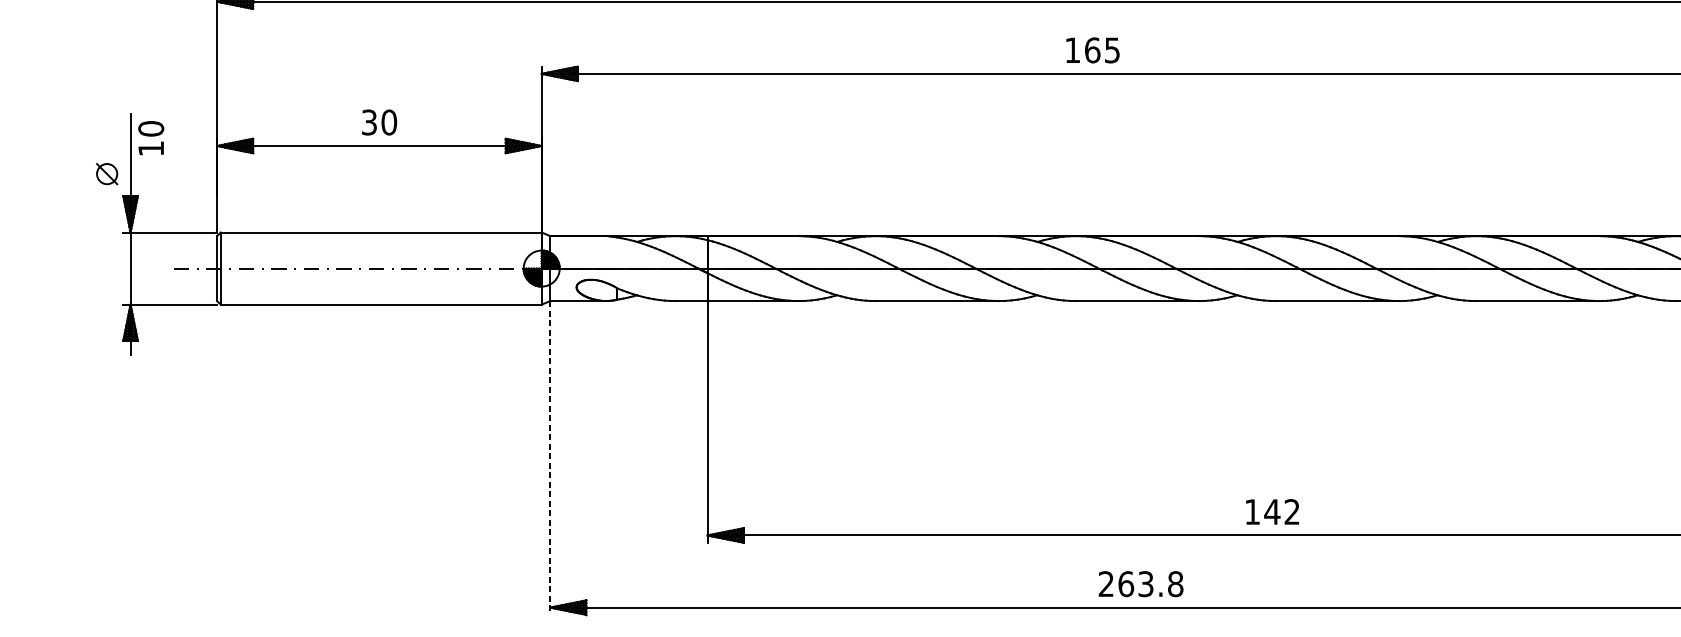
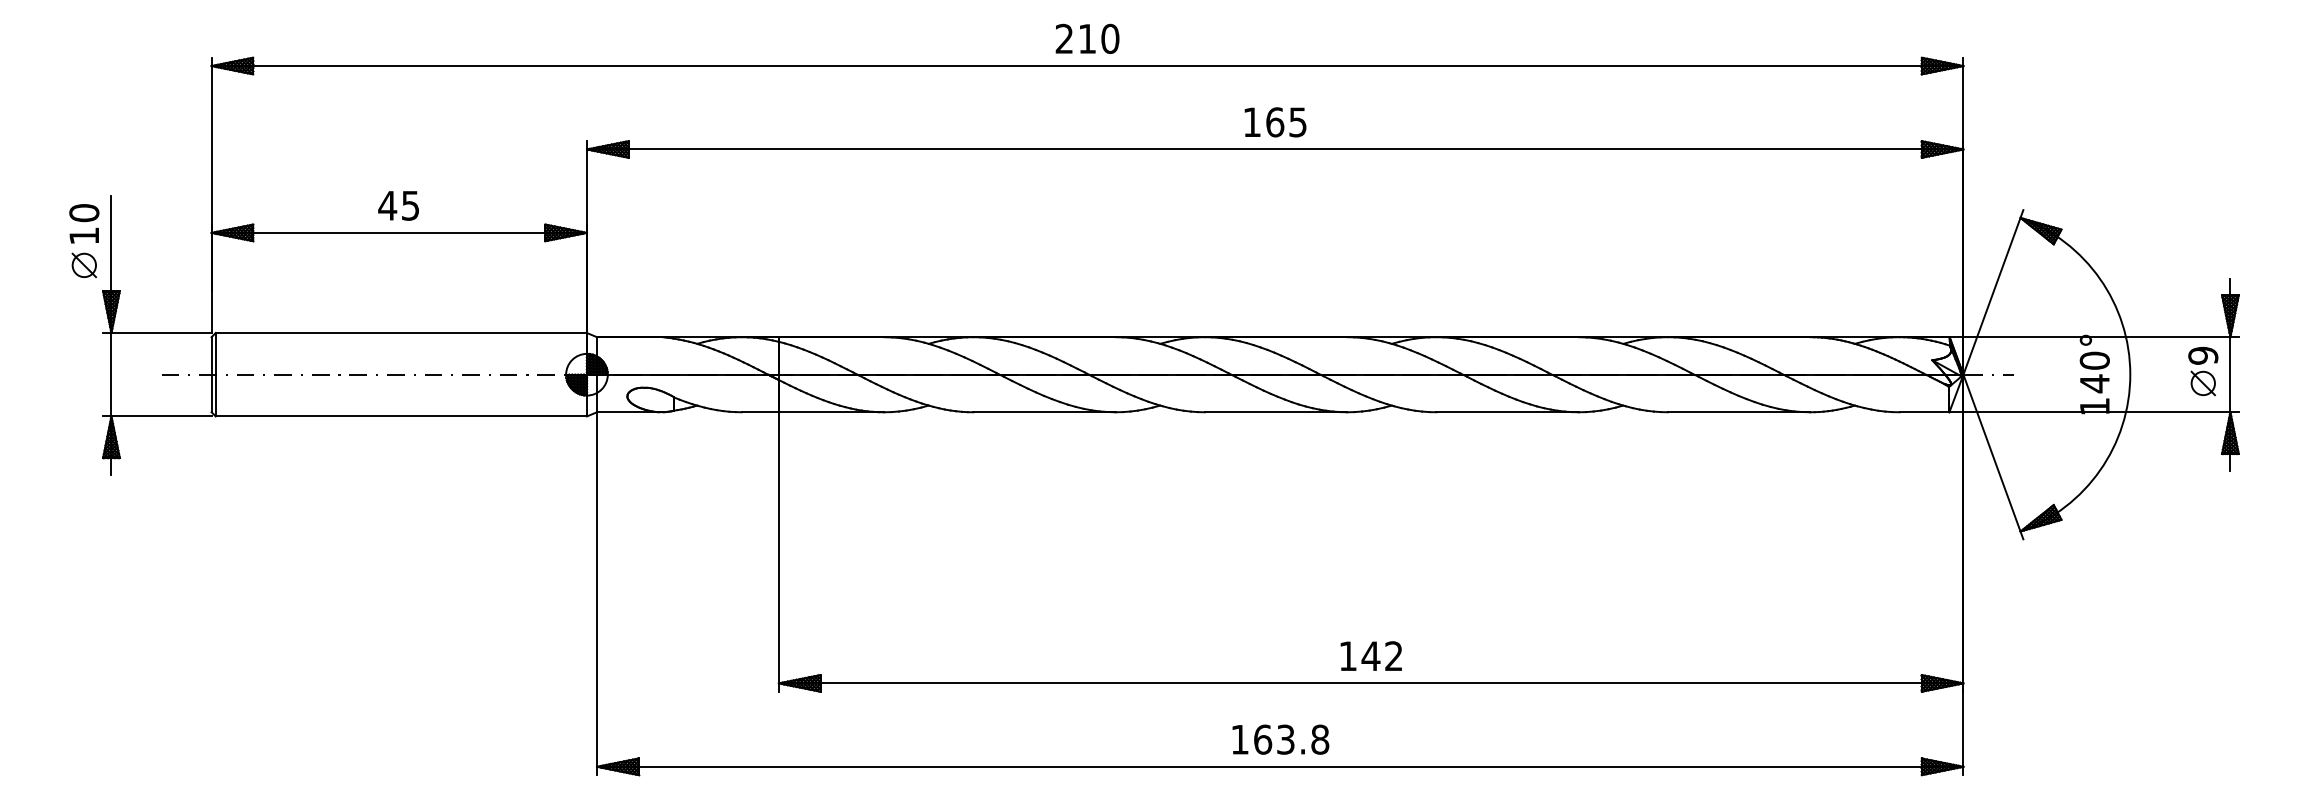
text: (1092, 50) -> (1275, 122), moved
text: (378, 122) -> (398, 205), 30 -> 45
text: (151, 137) -> (84, 223), moved
line: (549, 458) -> (596, 594), dashed -> solid
text: (1271, 511) -> (1370, 655), moved
text: (1105, 583) -> (1239, 739), 263.8 -> 163.8

